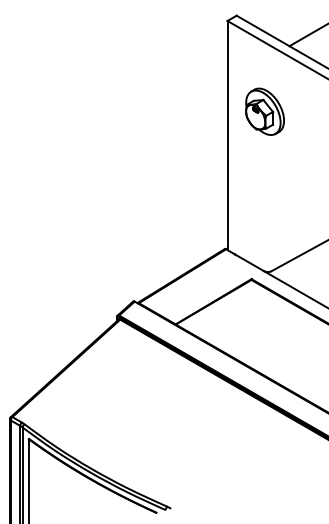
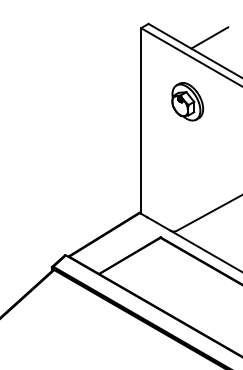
part: (264, 111) -> (187, 101), moved

